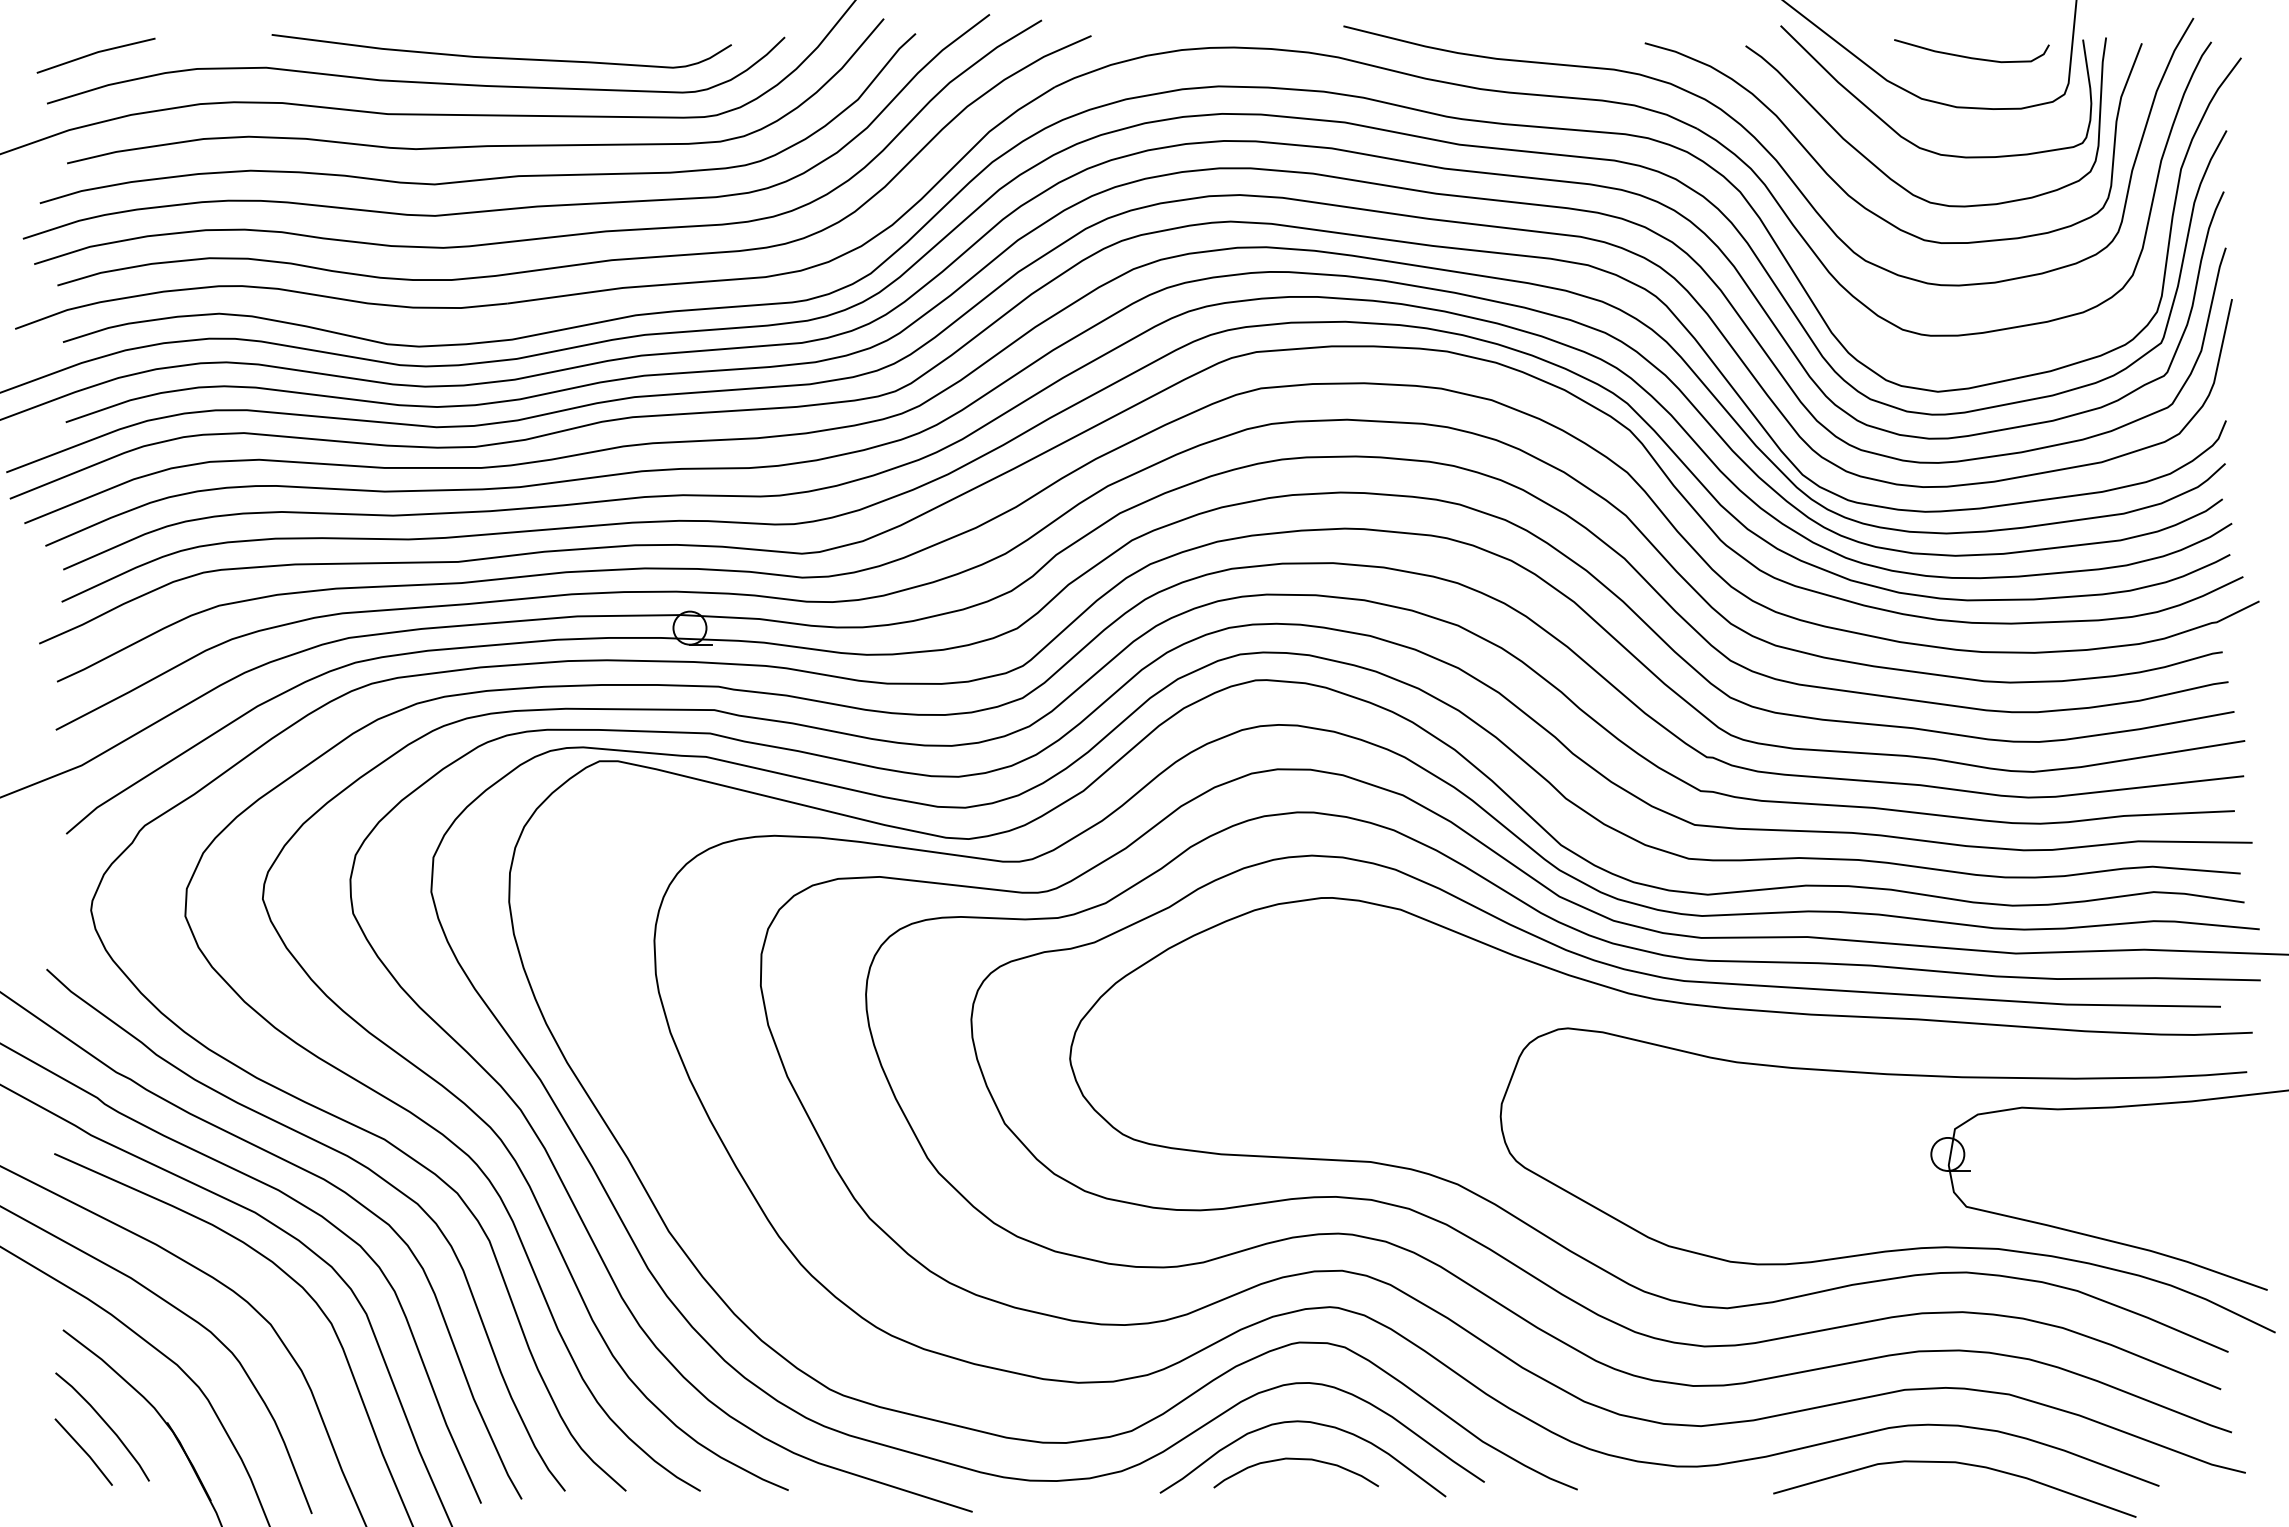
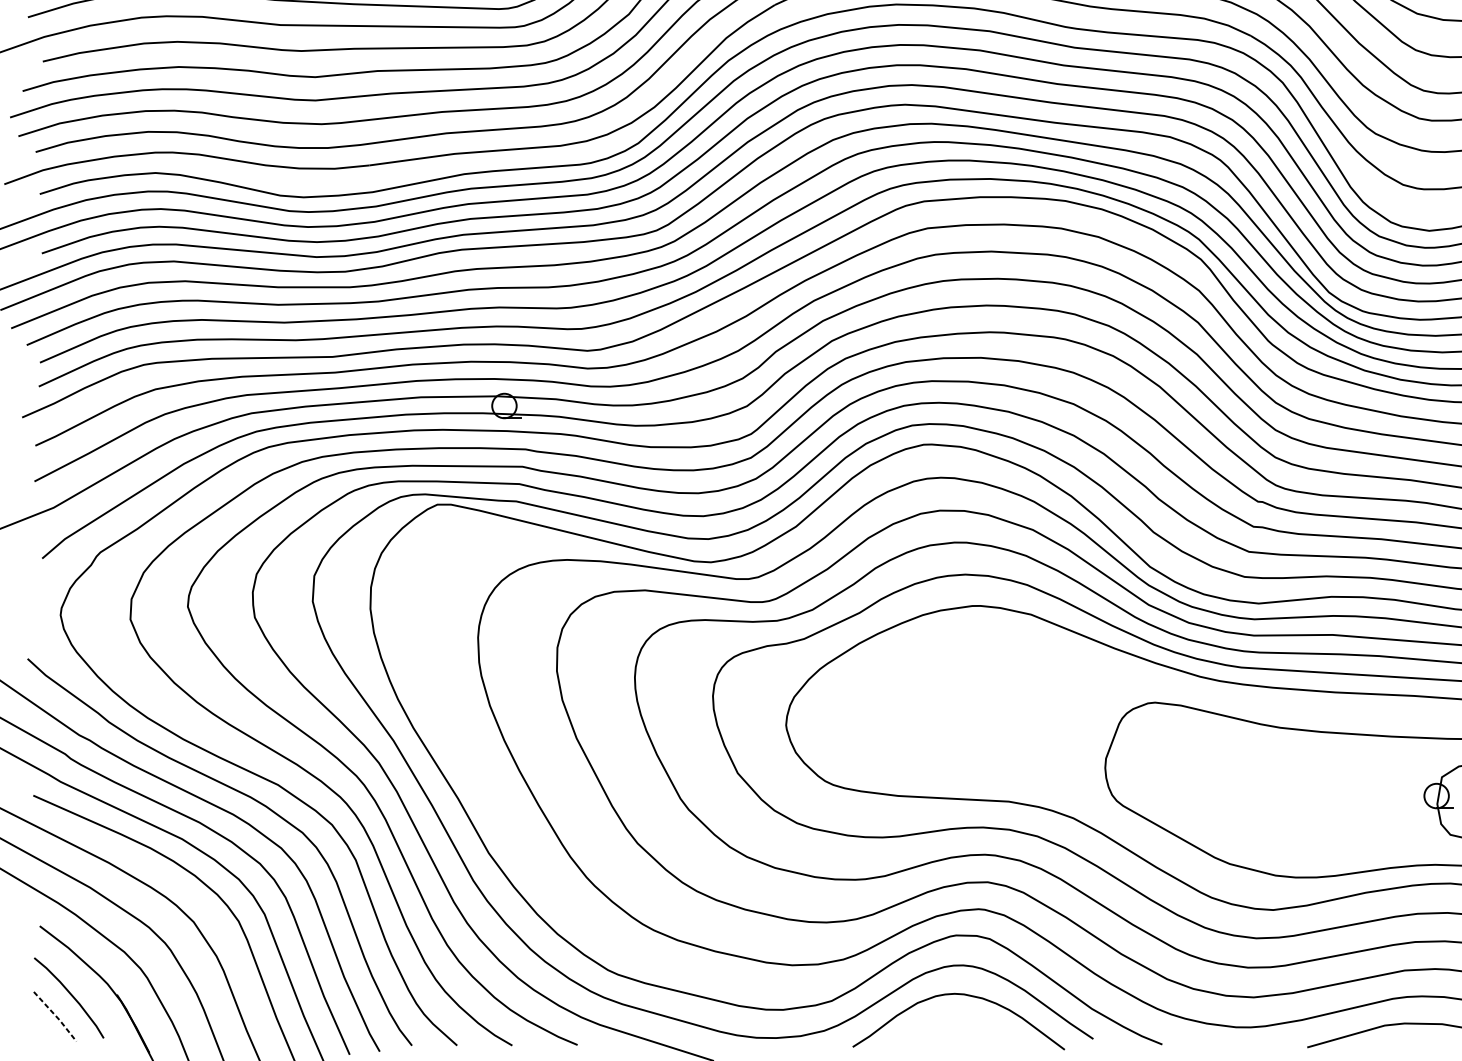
line: (85, 1451) -> (56, 1016), solid -> dashed
curve: (1295, 1459) -> (953, 1022), removed

